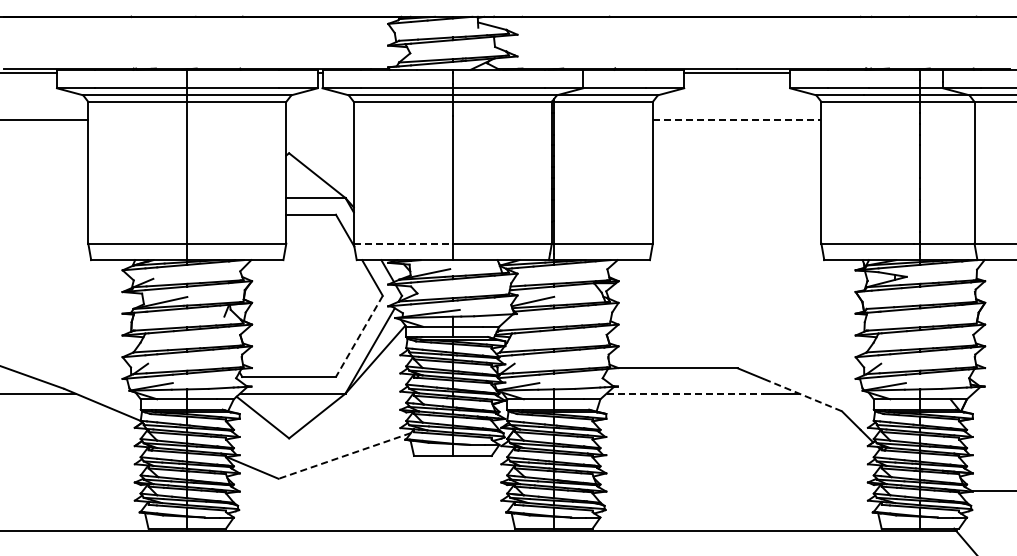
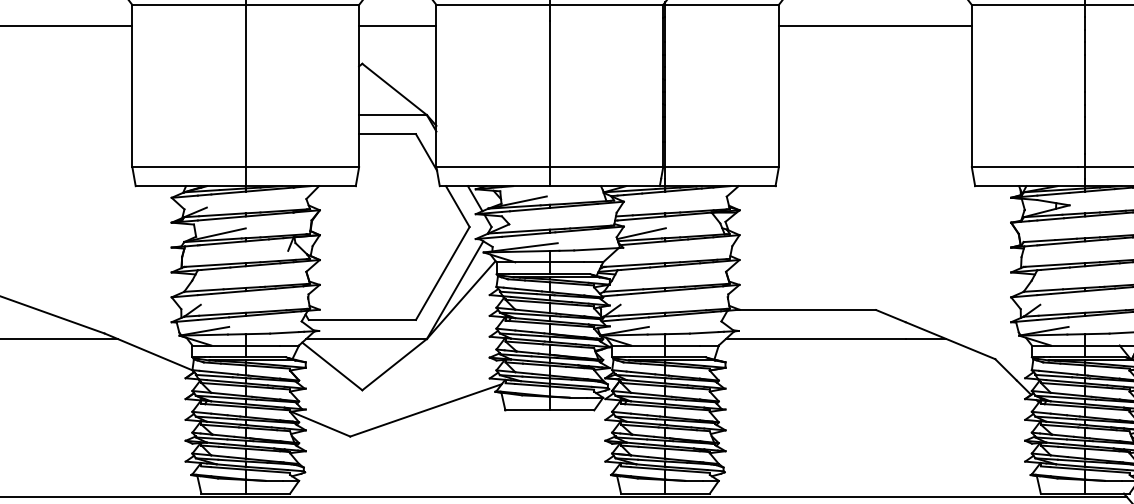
line: (319, 120) -> (397, 26), added
line: (737, 120) -> (875, 26), dashed -> solid
line: (403, 243) -> (493, 167), dashed -> solid
line: (359, 336) -> (442, 273), dashed -> solid
line: (685, 393) -> (816, 338), dashed -> solid
line: (802, 394) -> (950, 340), dashed -> solid
line: (344, 456) -> (425, 411), dashed -> solid

